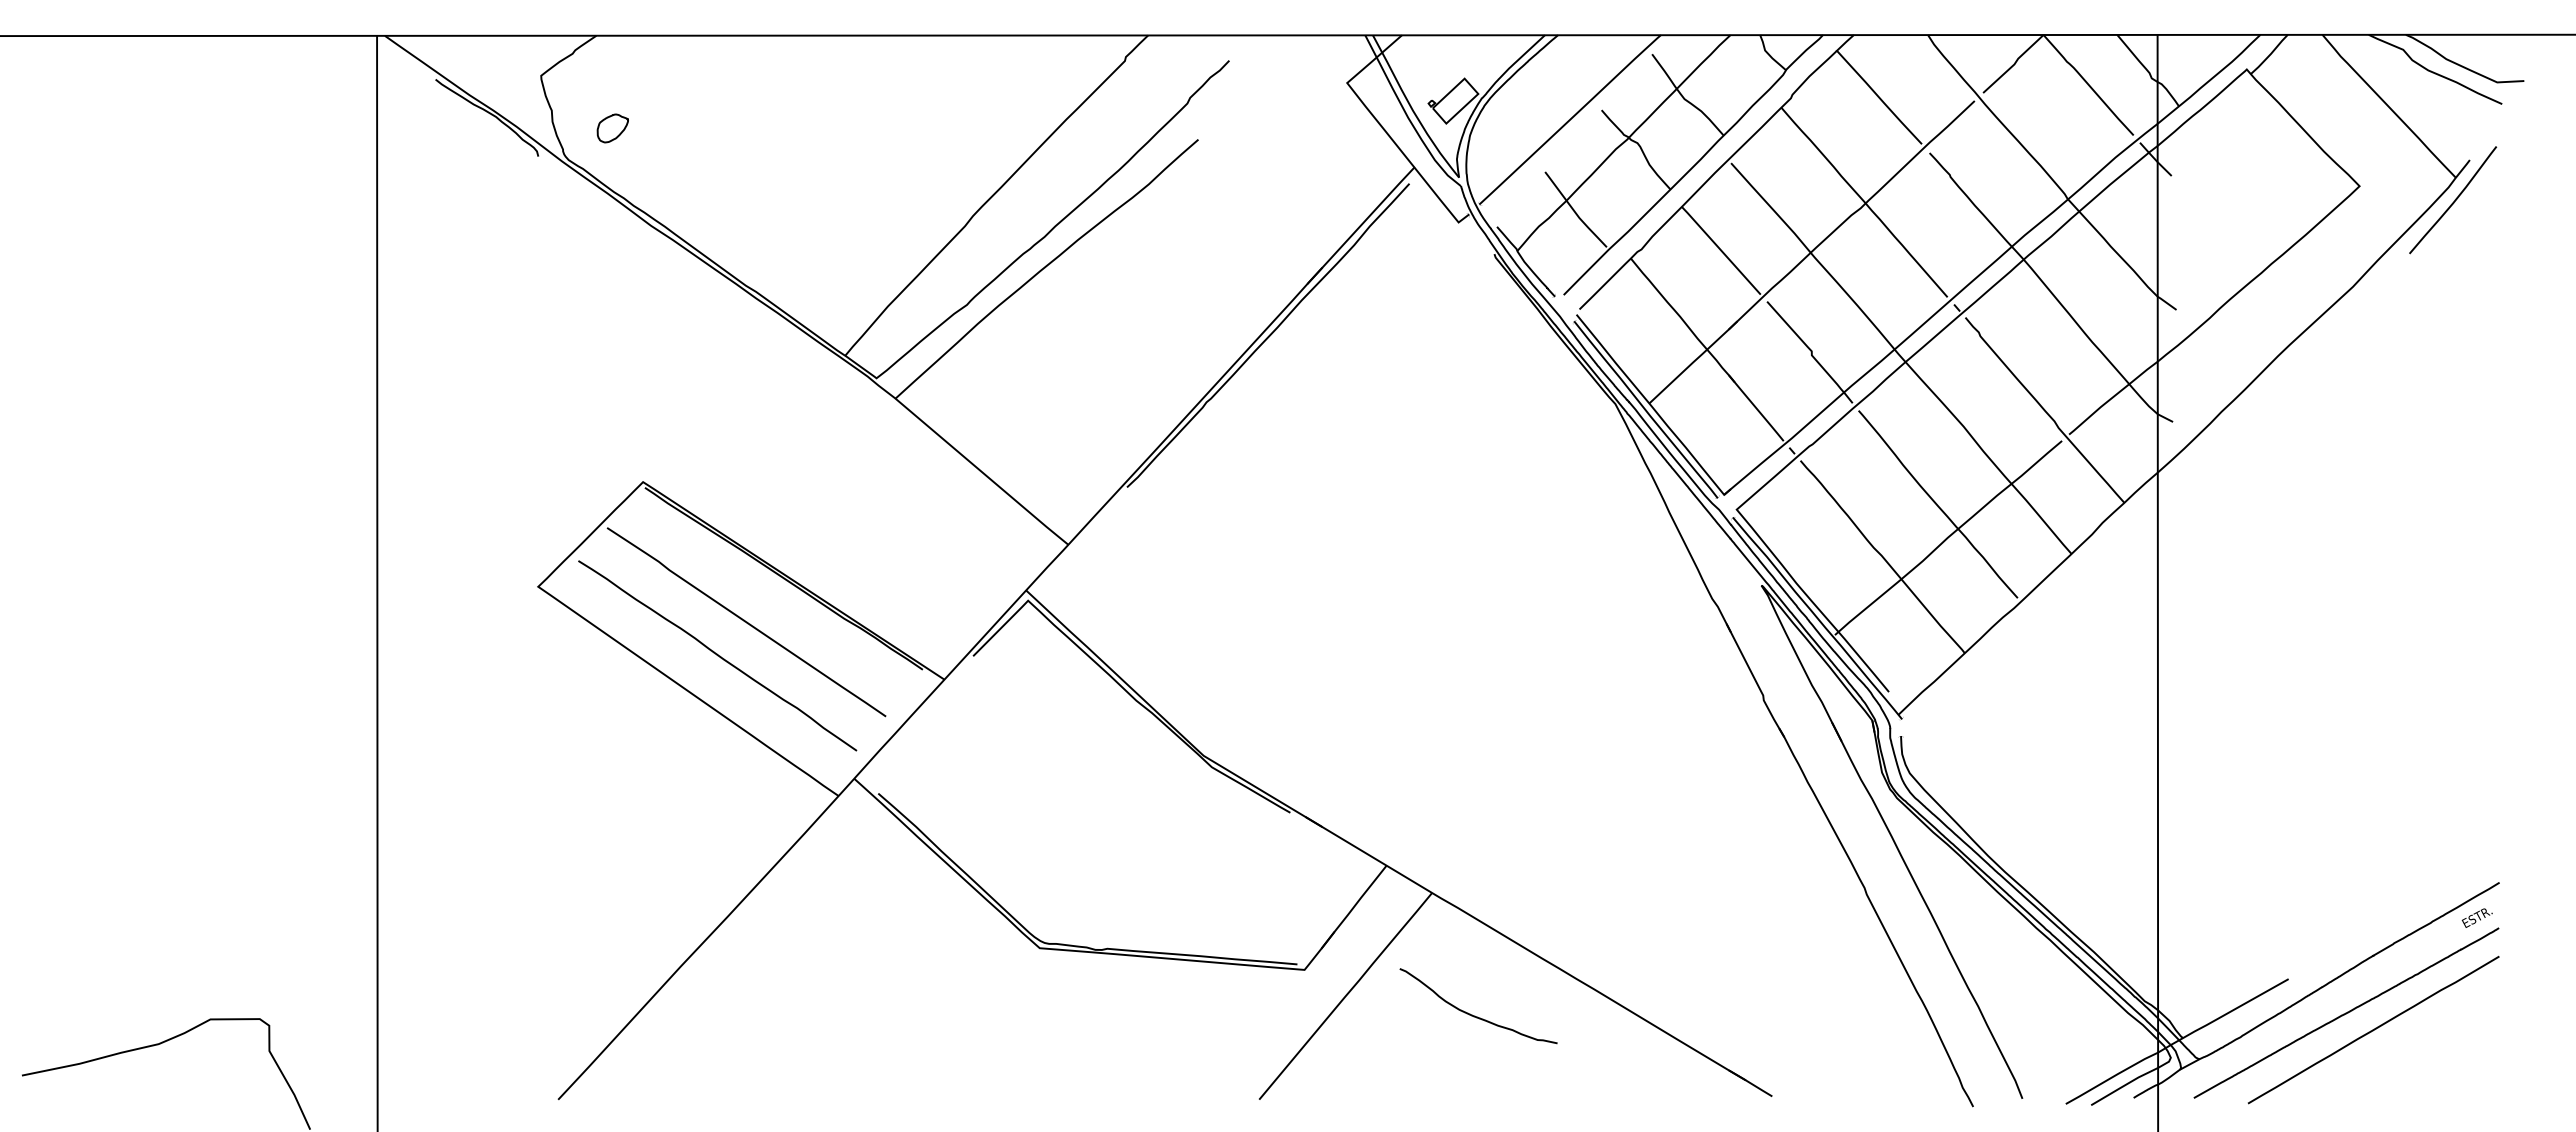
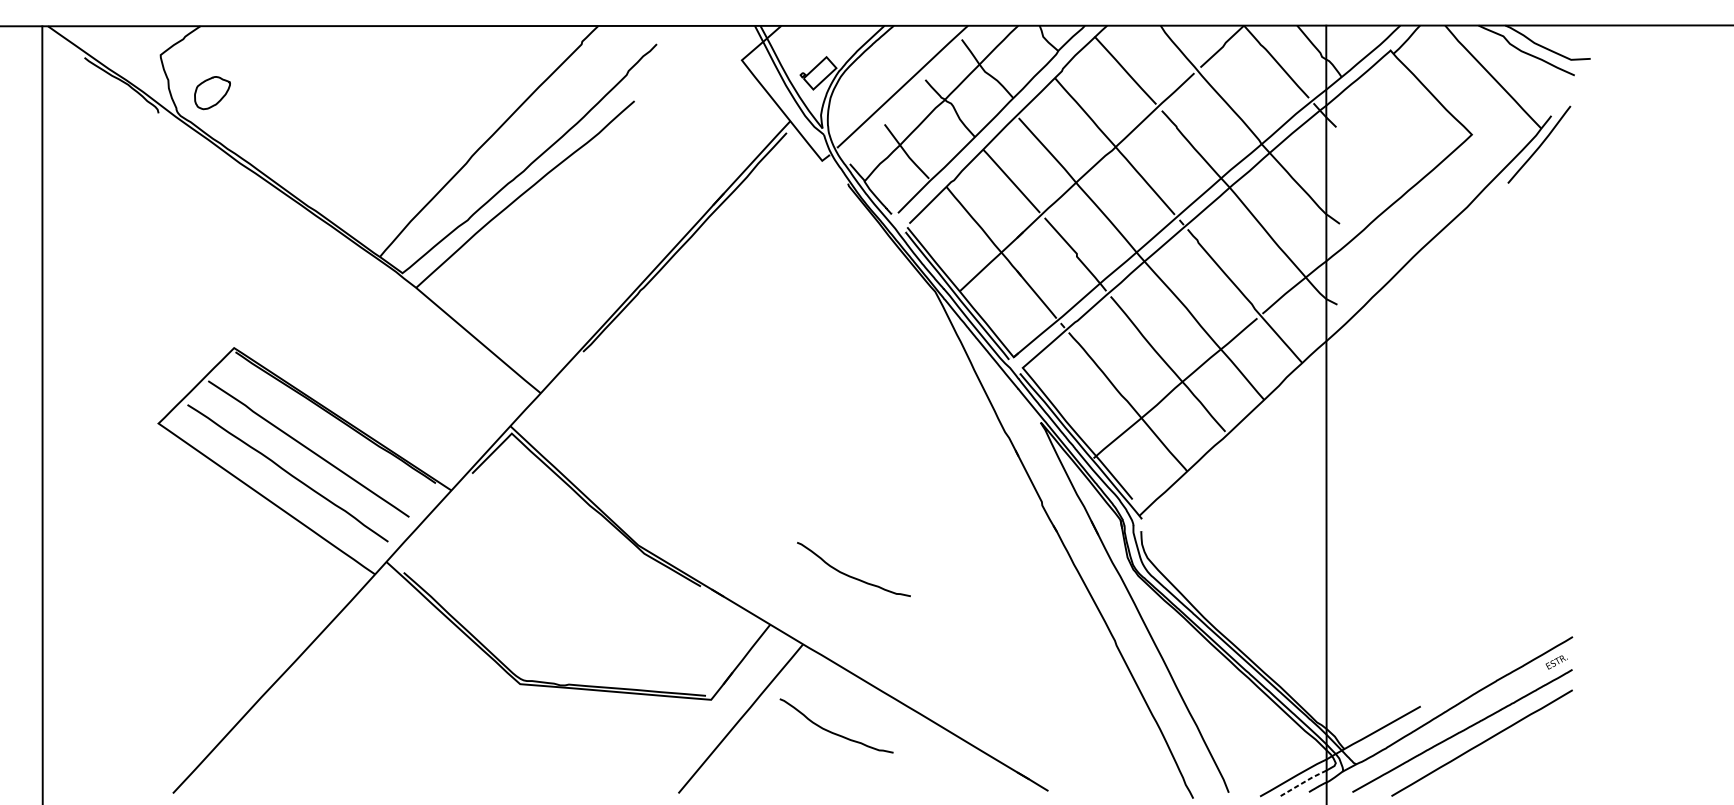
part: (612, 128) -> (212, 93), size x1.6
curve: (1499, 798) -> (851, 576), added
line: (2124, 1085) -> (1302, 783), solid -> dashed

